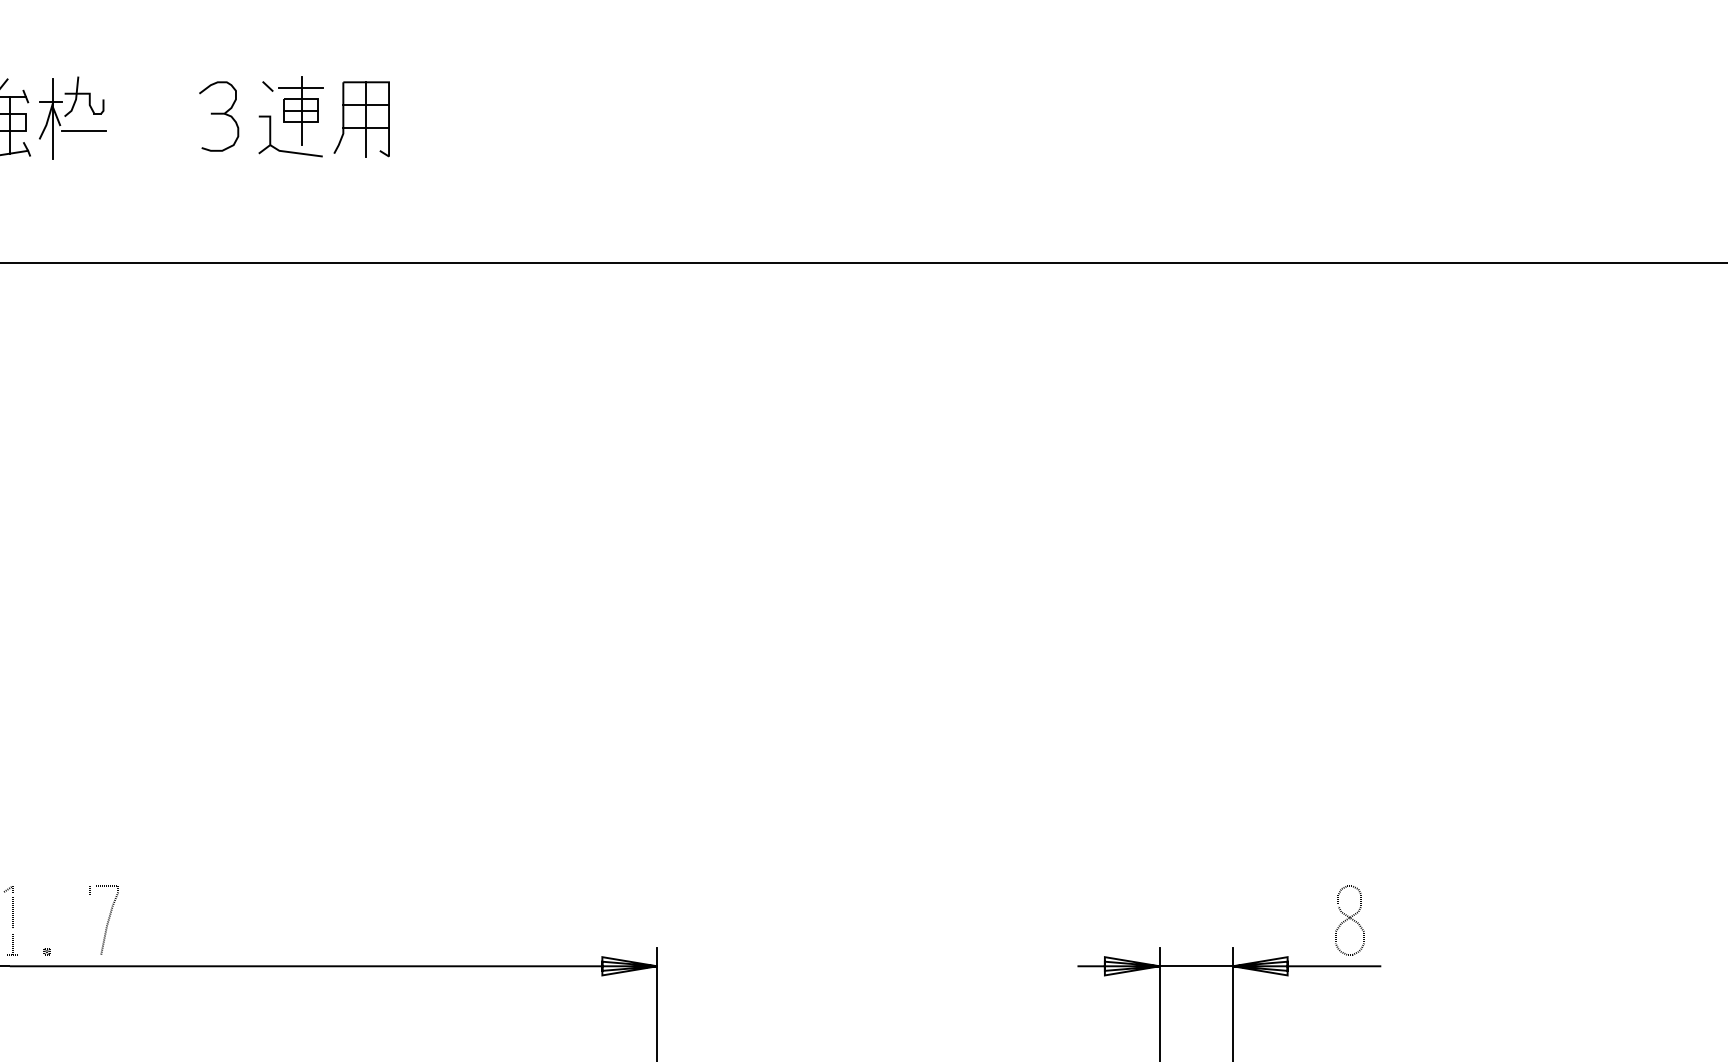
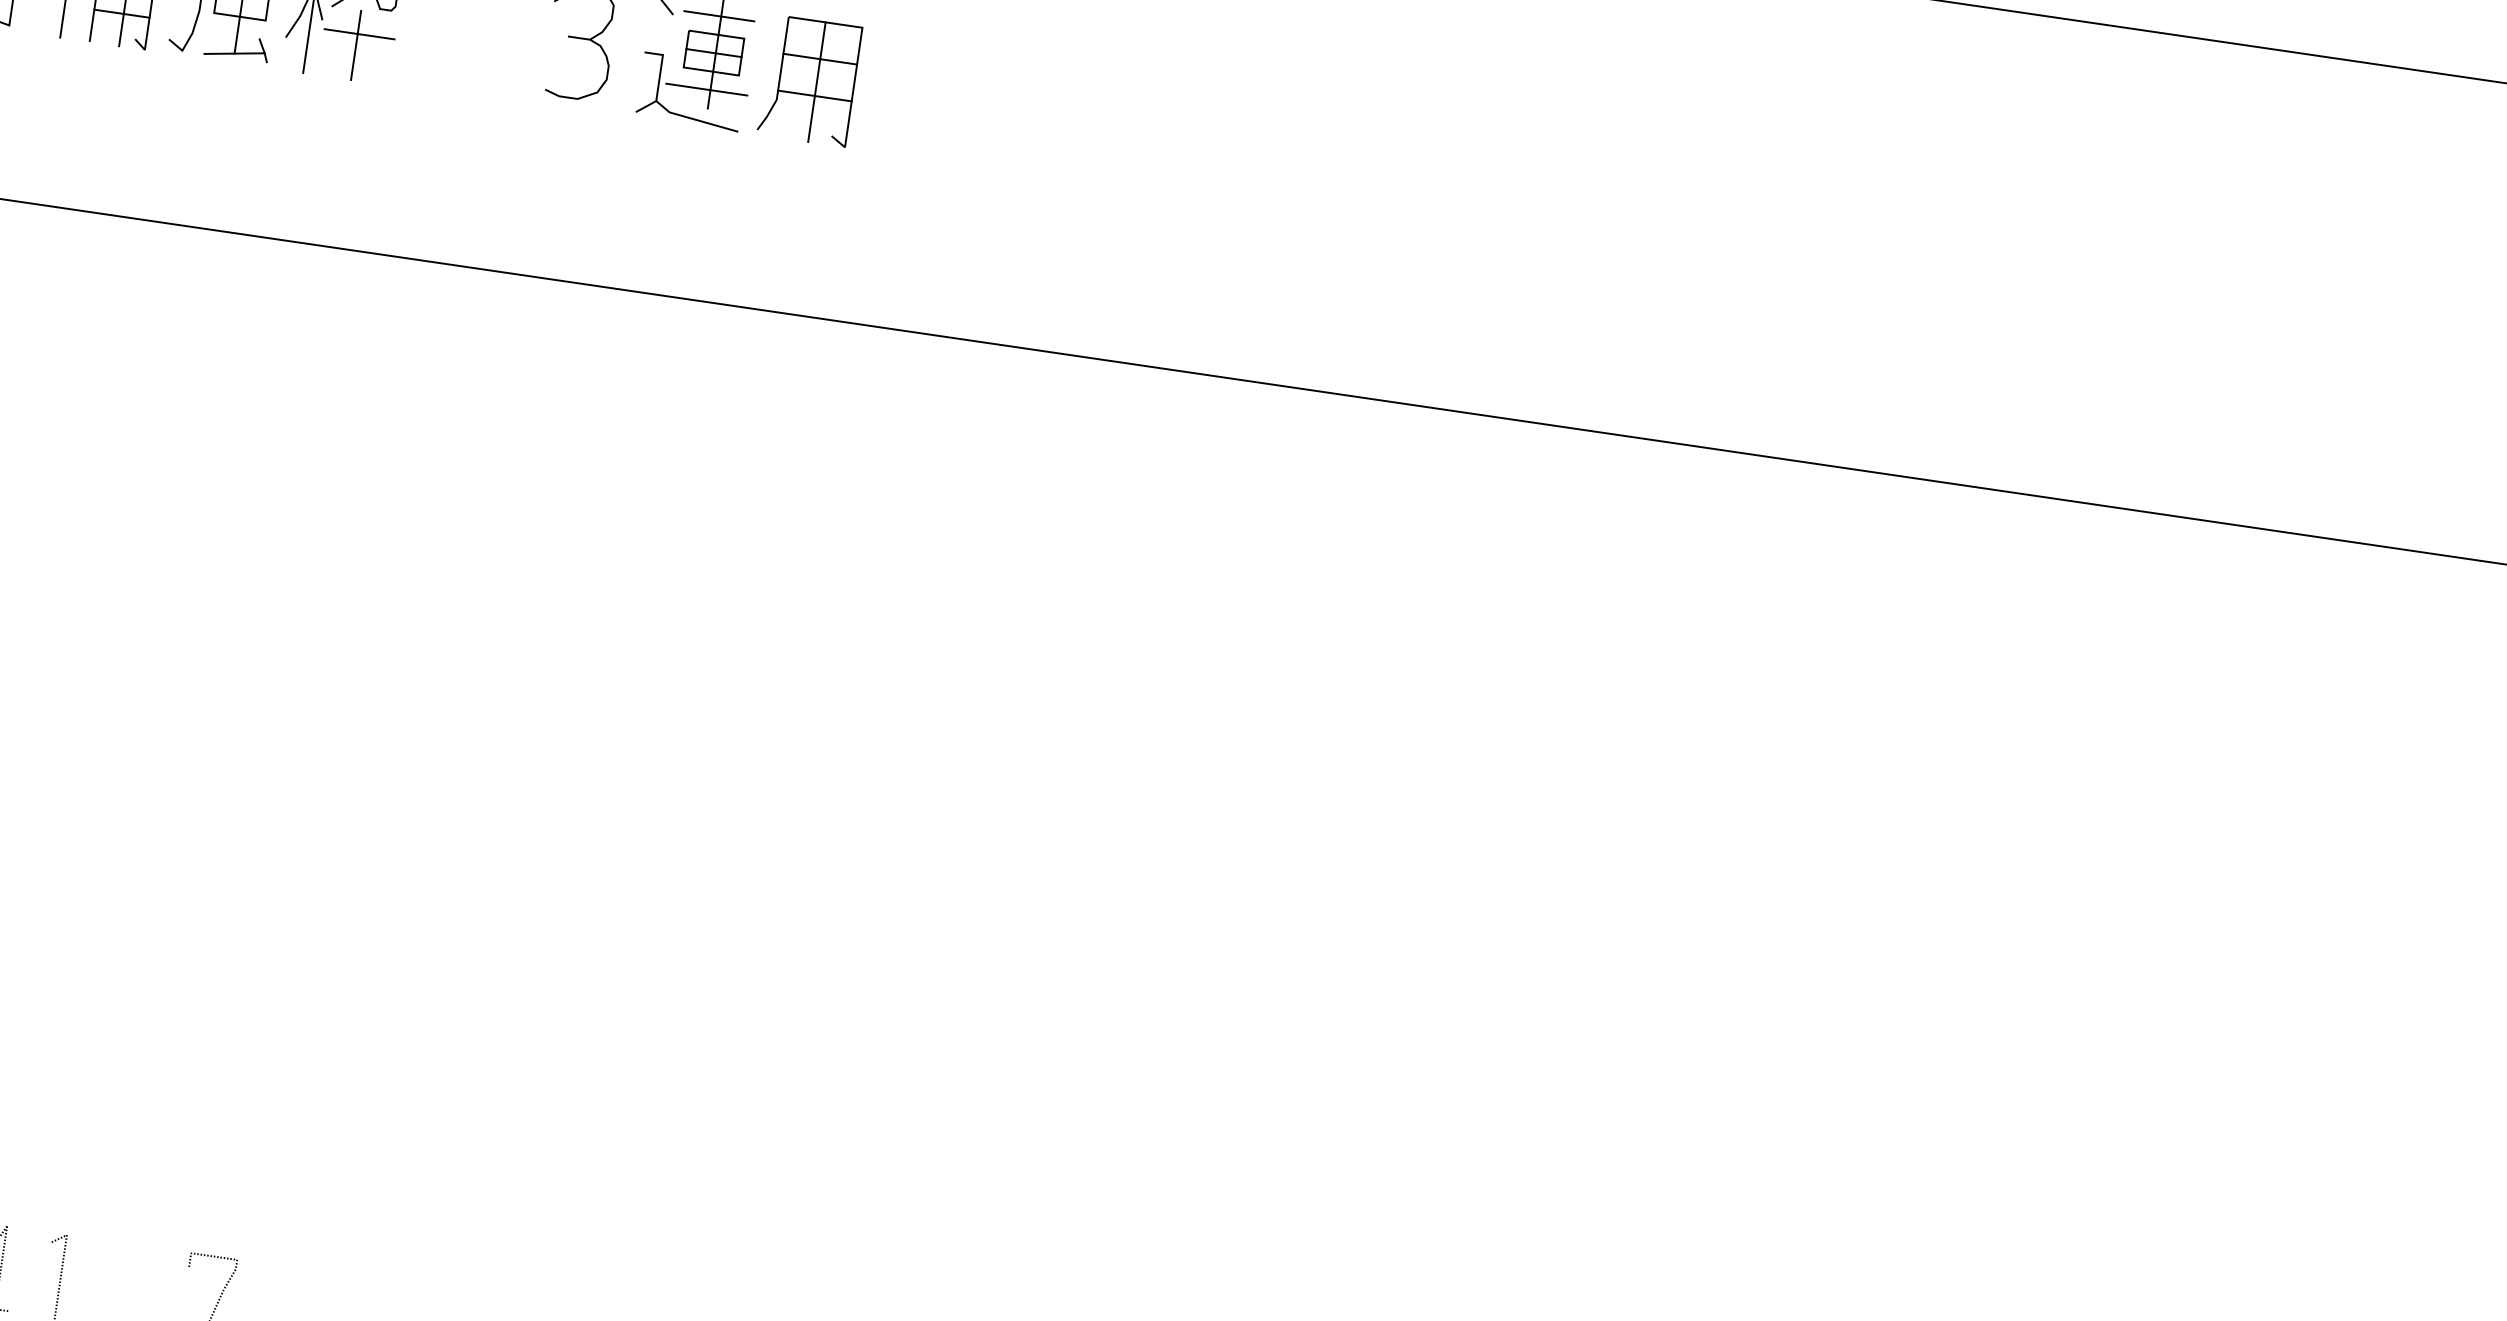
line: (299, 133) -> (706, 89), added
line: (82, 137) -> (355, 44), added

